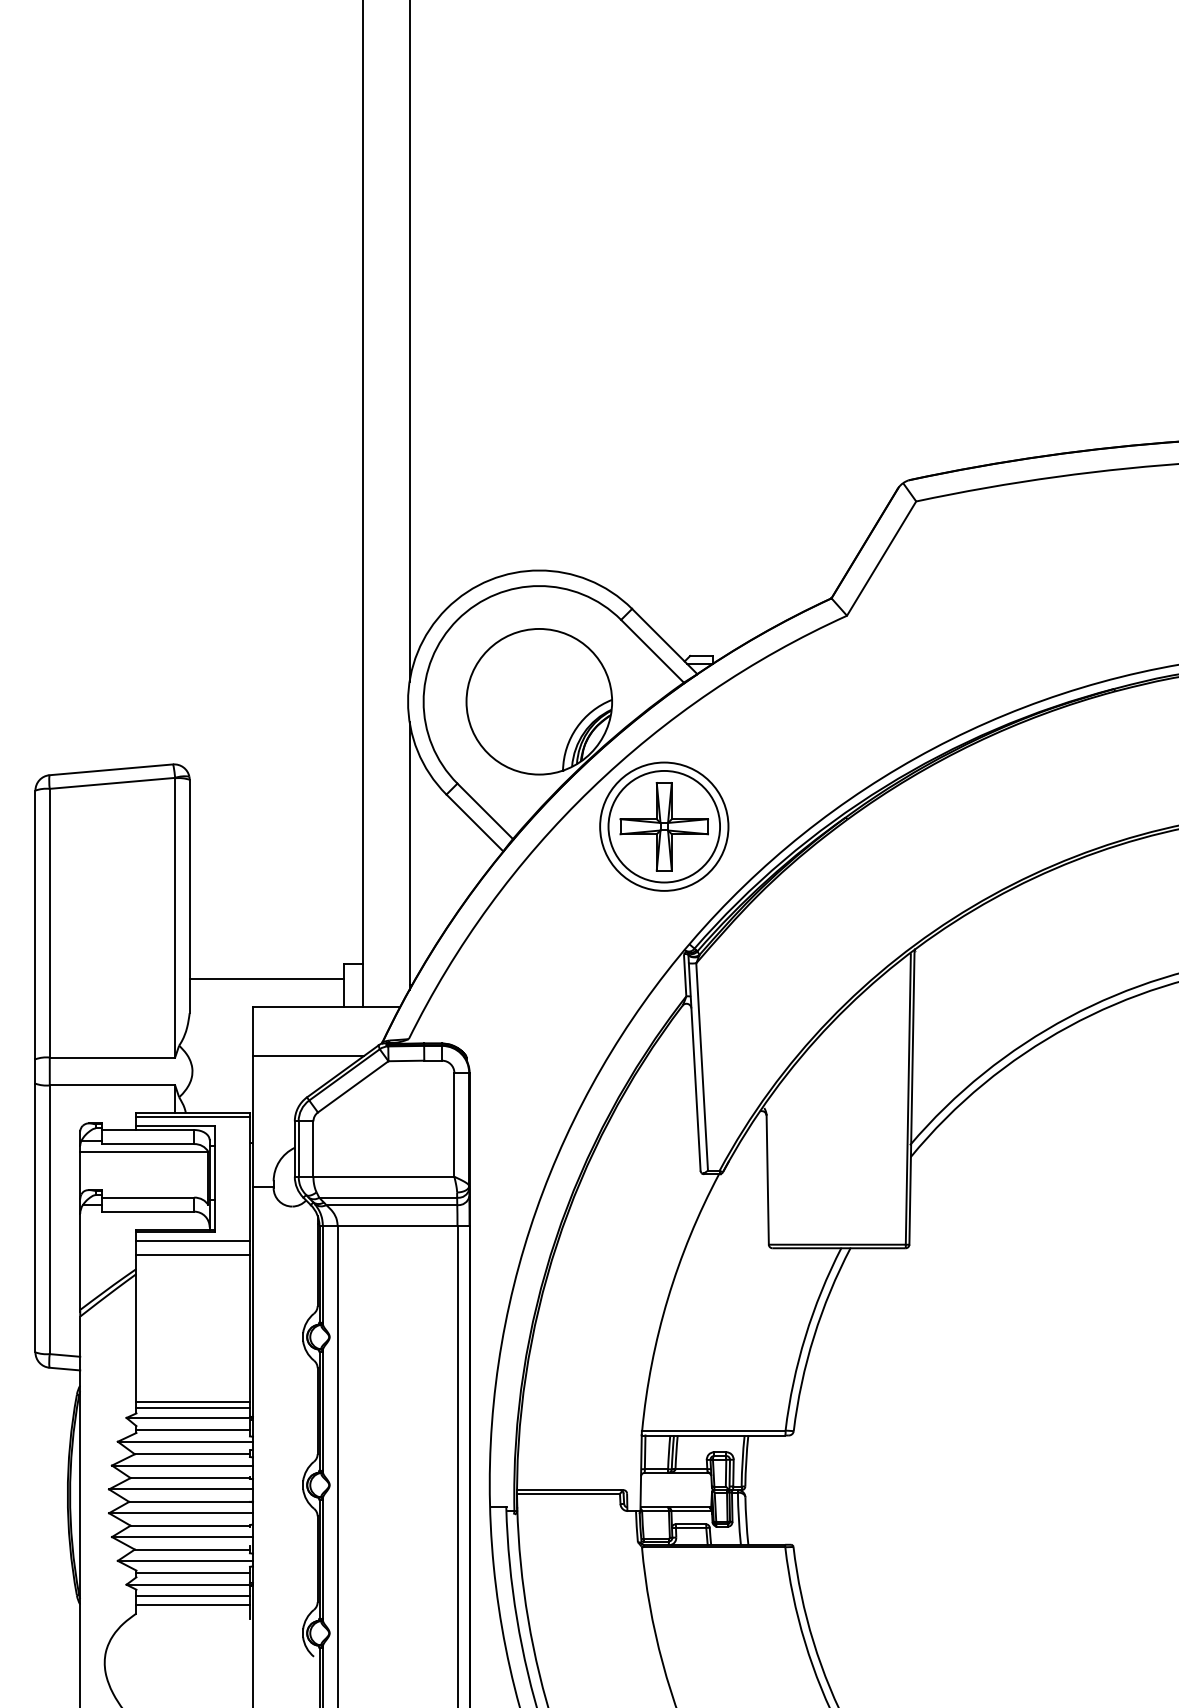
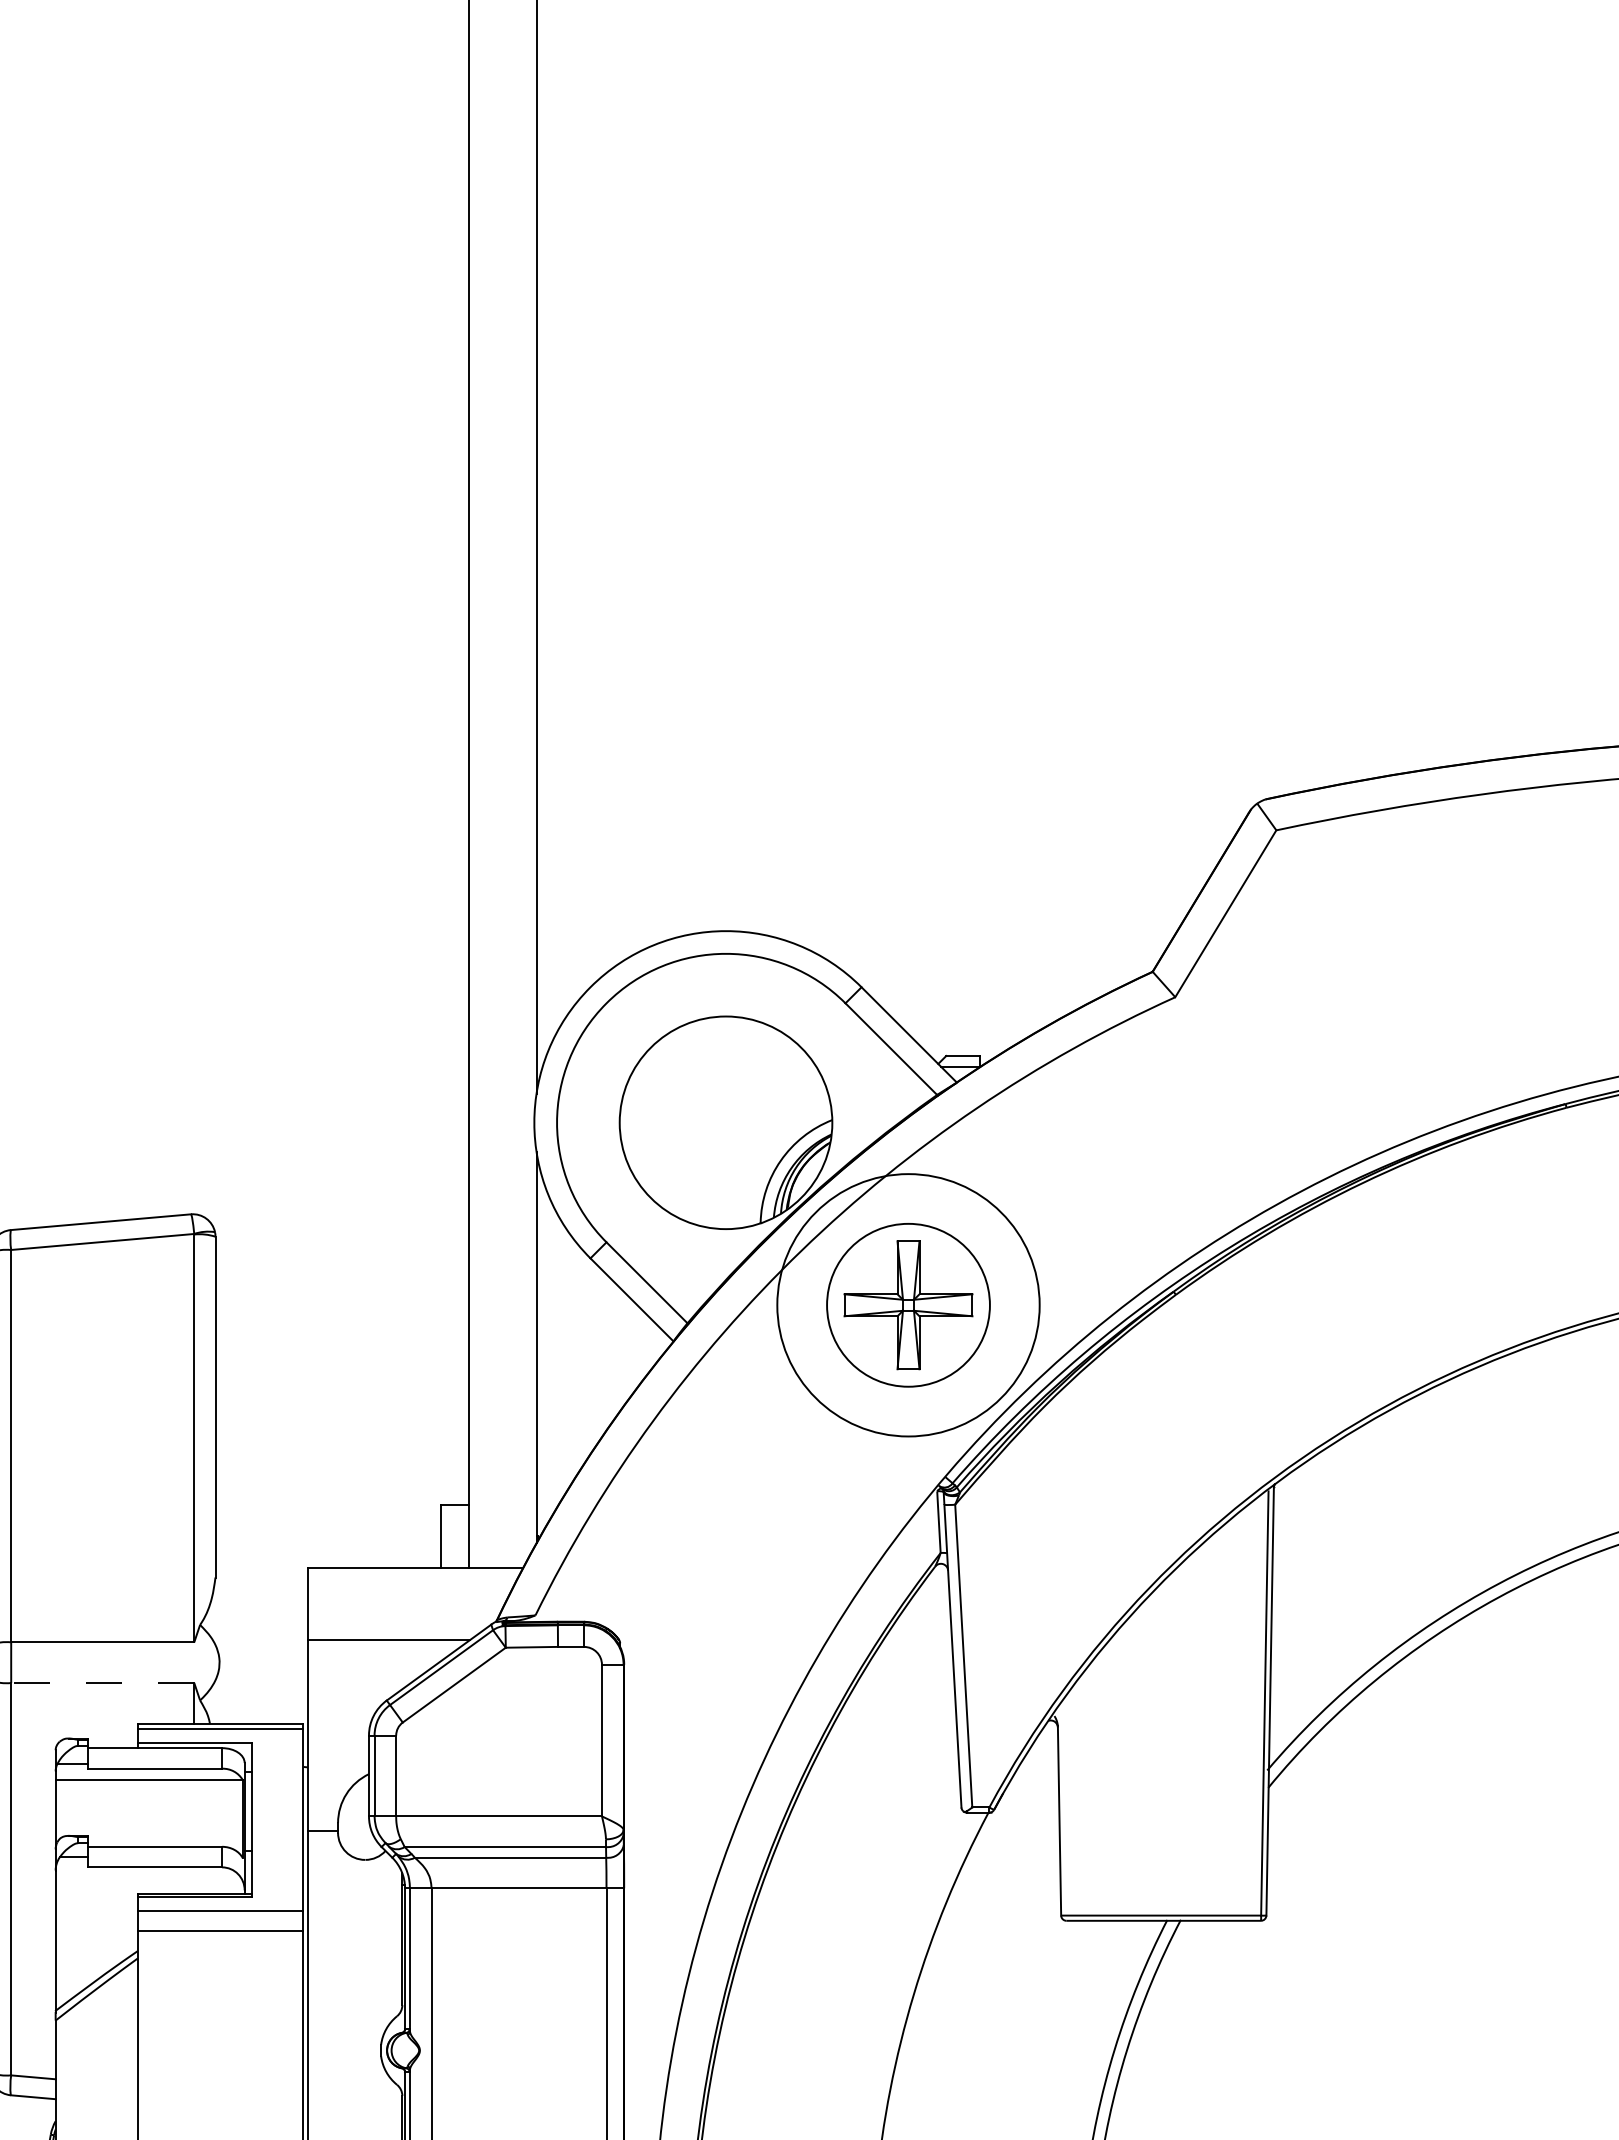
circle: (664, 826) -> (908, 1304), size x1.4
line: (266, 978) -> (327, 1526), removed
line: (112, 1085) -> (102, 1683), solid -> dashed

